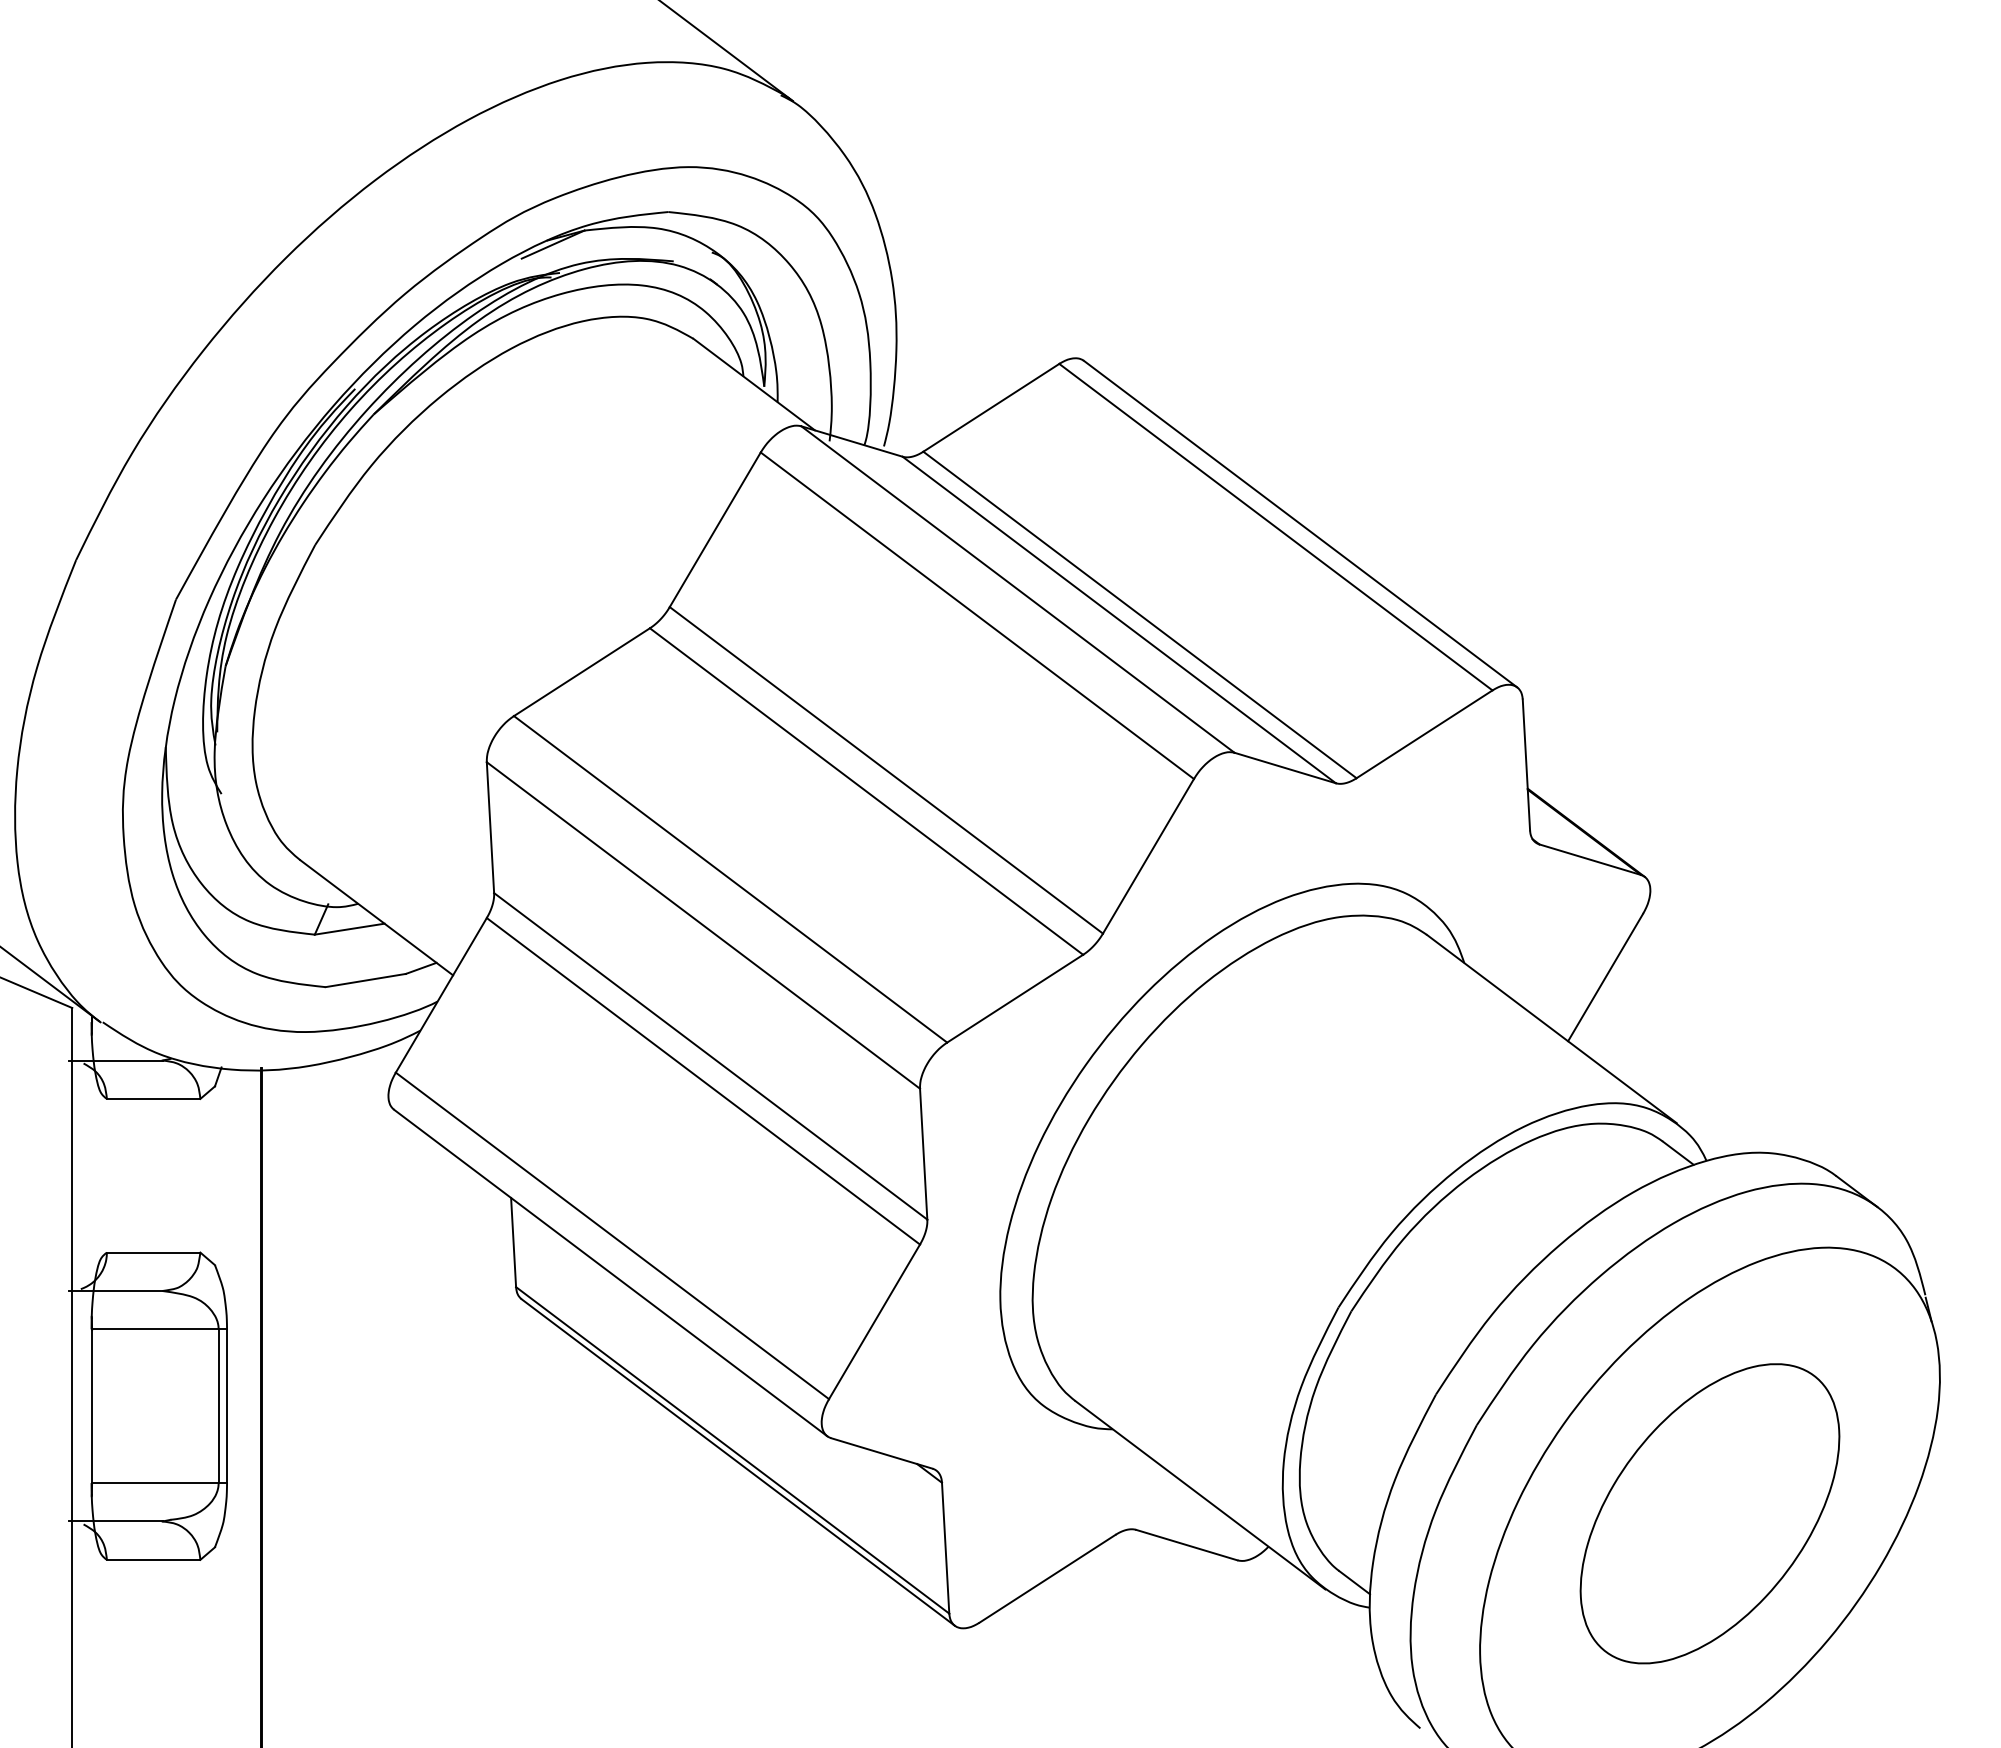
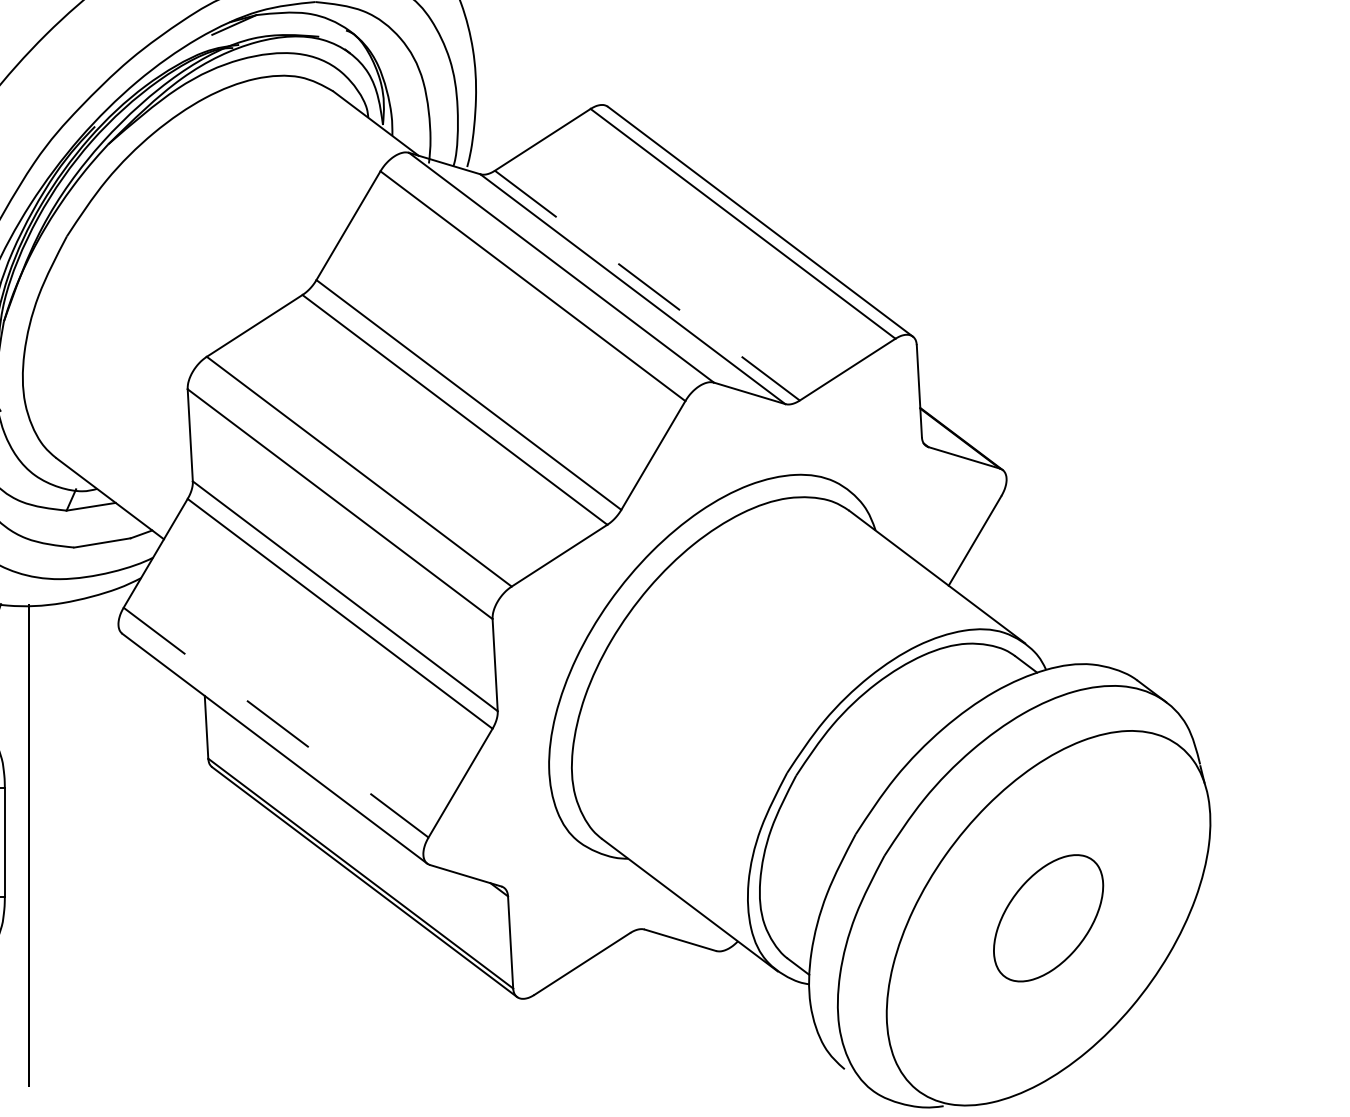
line: (1140, 615) -> (647, 286), solid -> dashed
line: (612, 1236) -> (276, 723), solid -> dashed
part: (1709, 1513) -> (1048, 918), size x0.6

